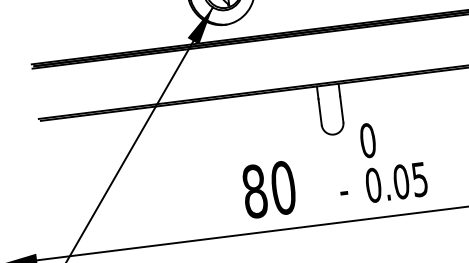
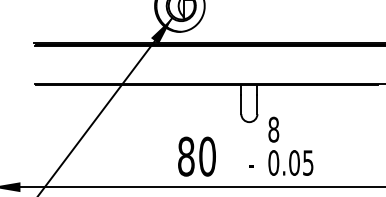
text: (367, 140) -> (273, 129), 0 -> 8

